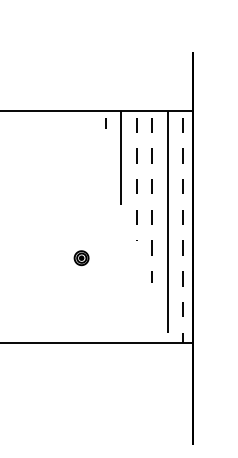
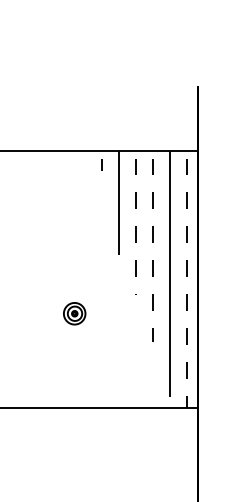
part: (81, 258) -> (74, 314), size x1.4

